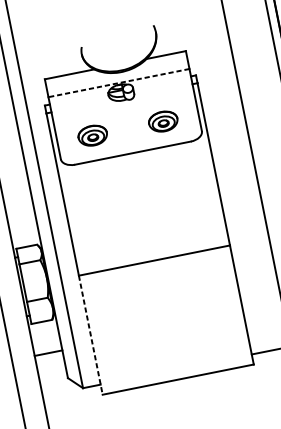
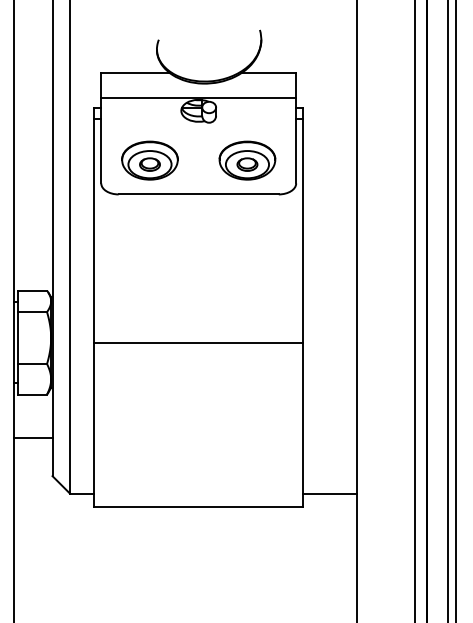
line: (118, 83) -> (198, 97), dashed -> solid
part: (163, 121) -> (247, 160), size x1.43
part: (92, 135) -> (149, 160), size x1.43
line: (90, 335) -> (94, 425), dashed -> solid

